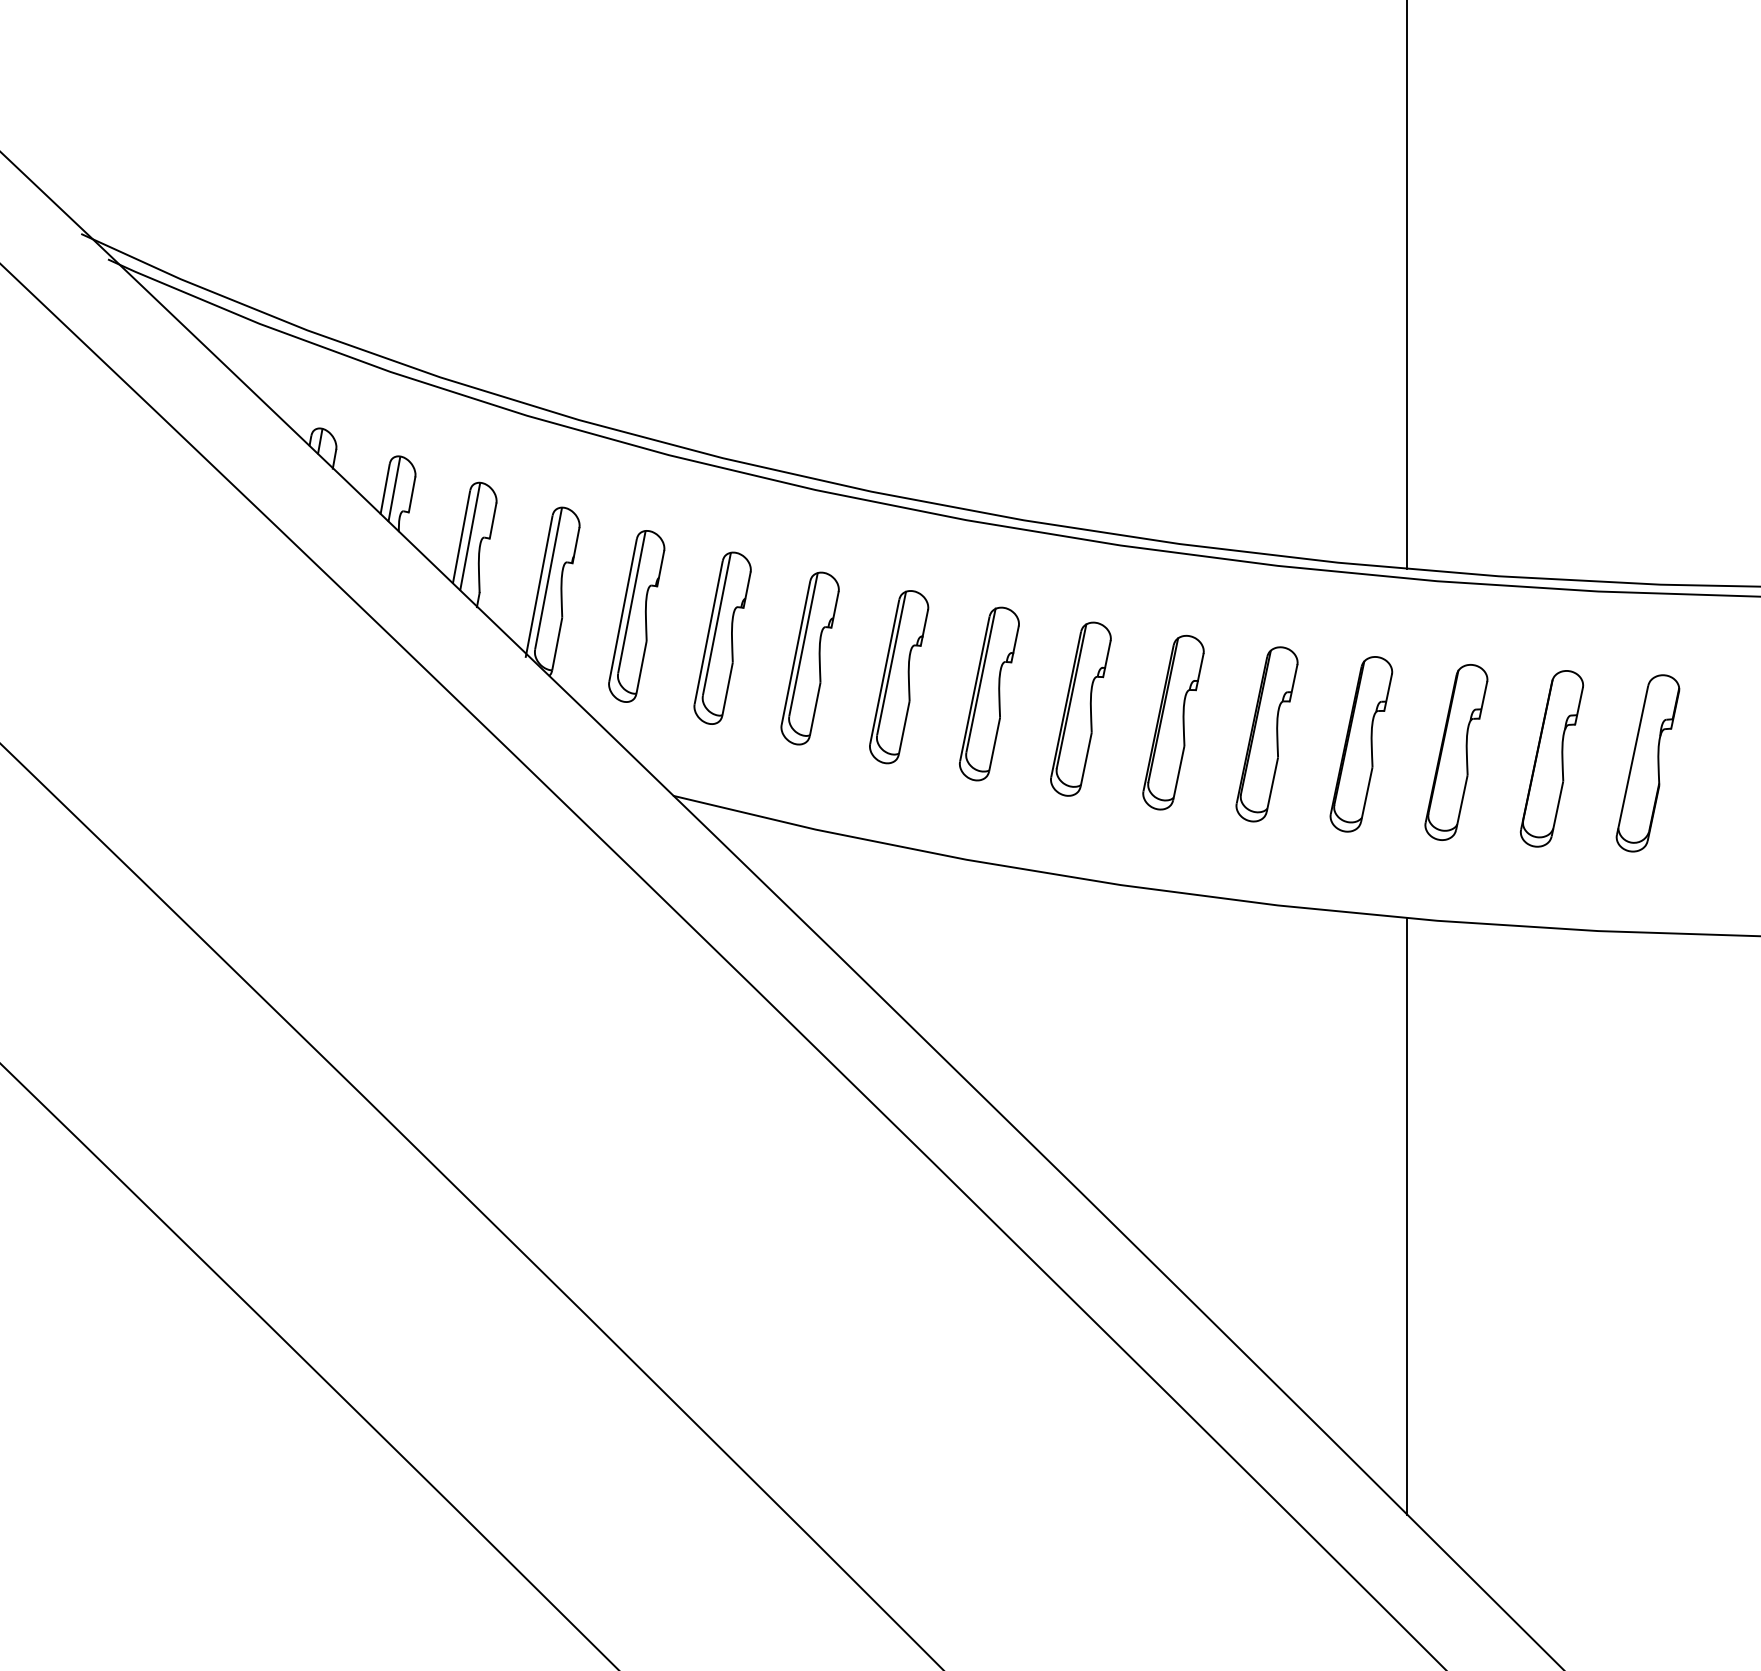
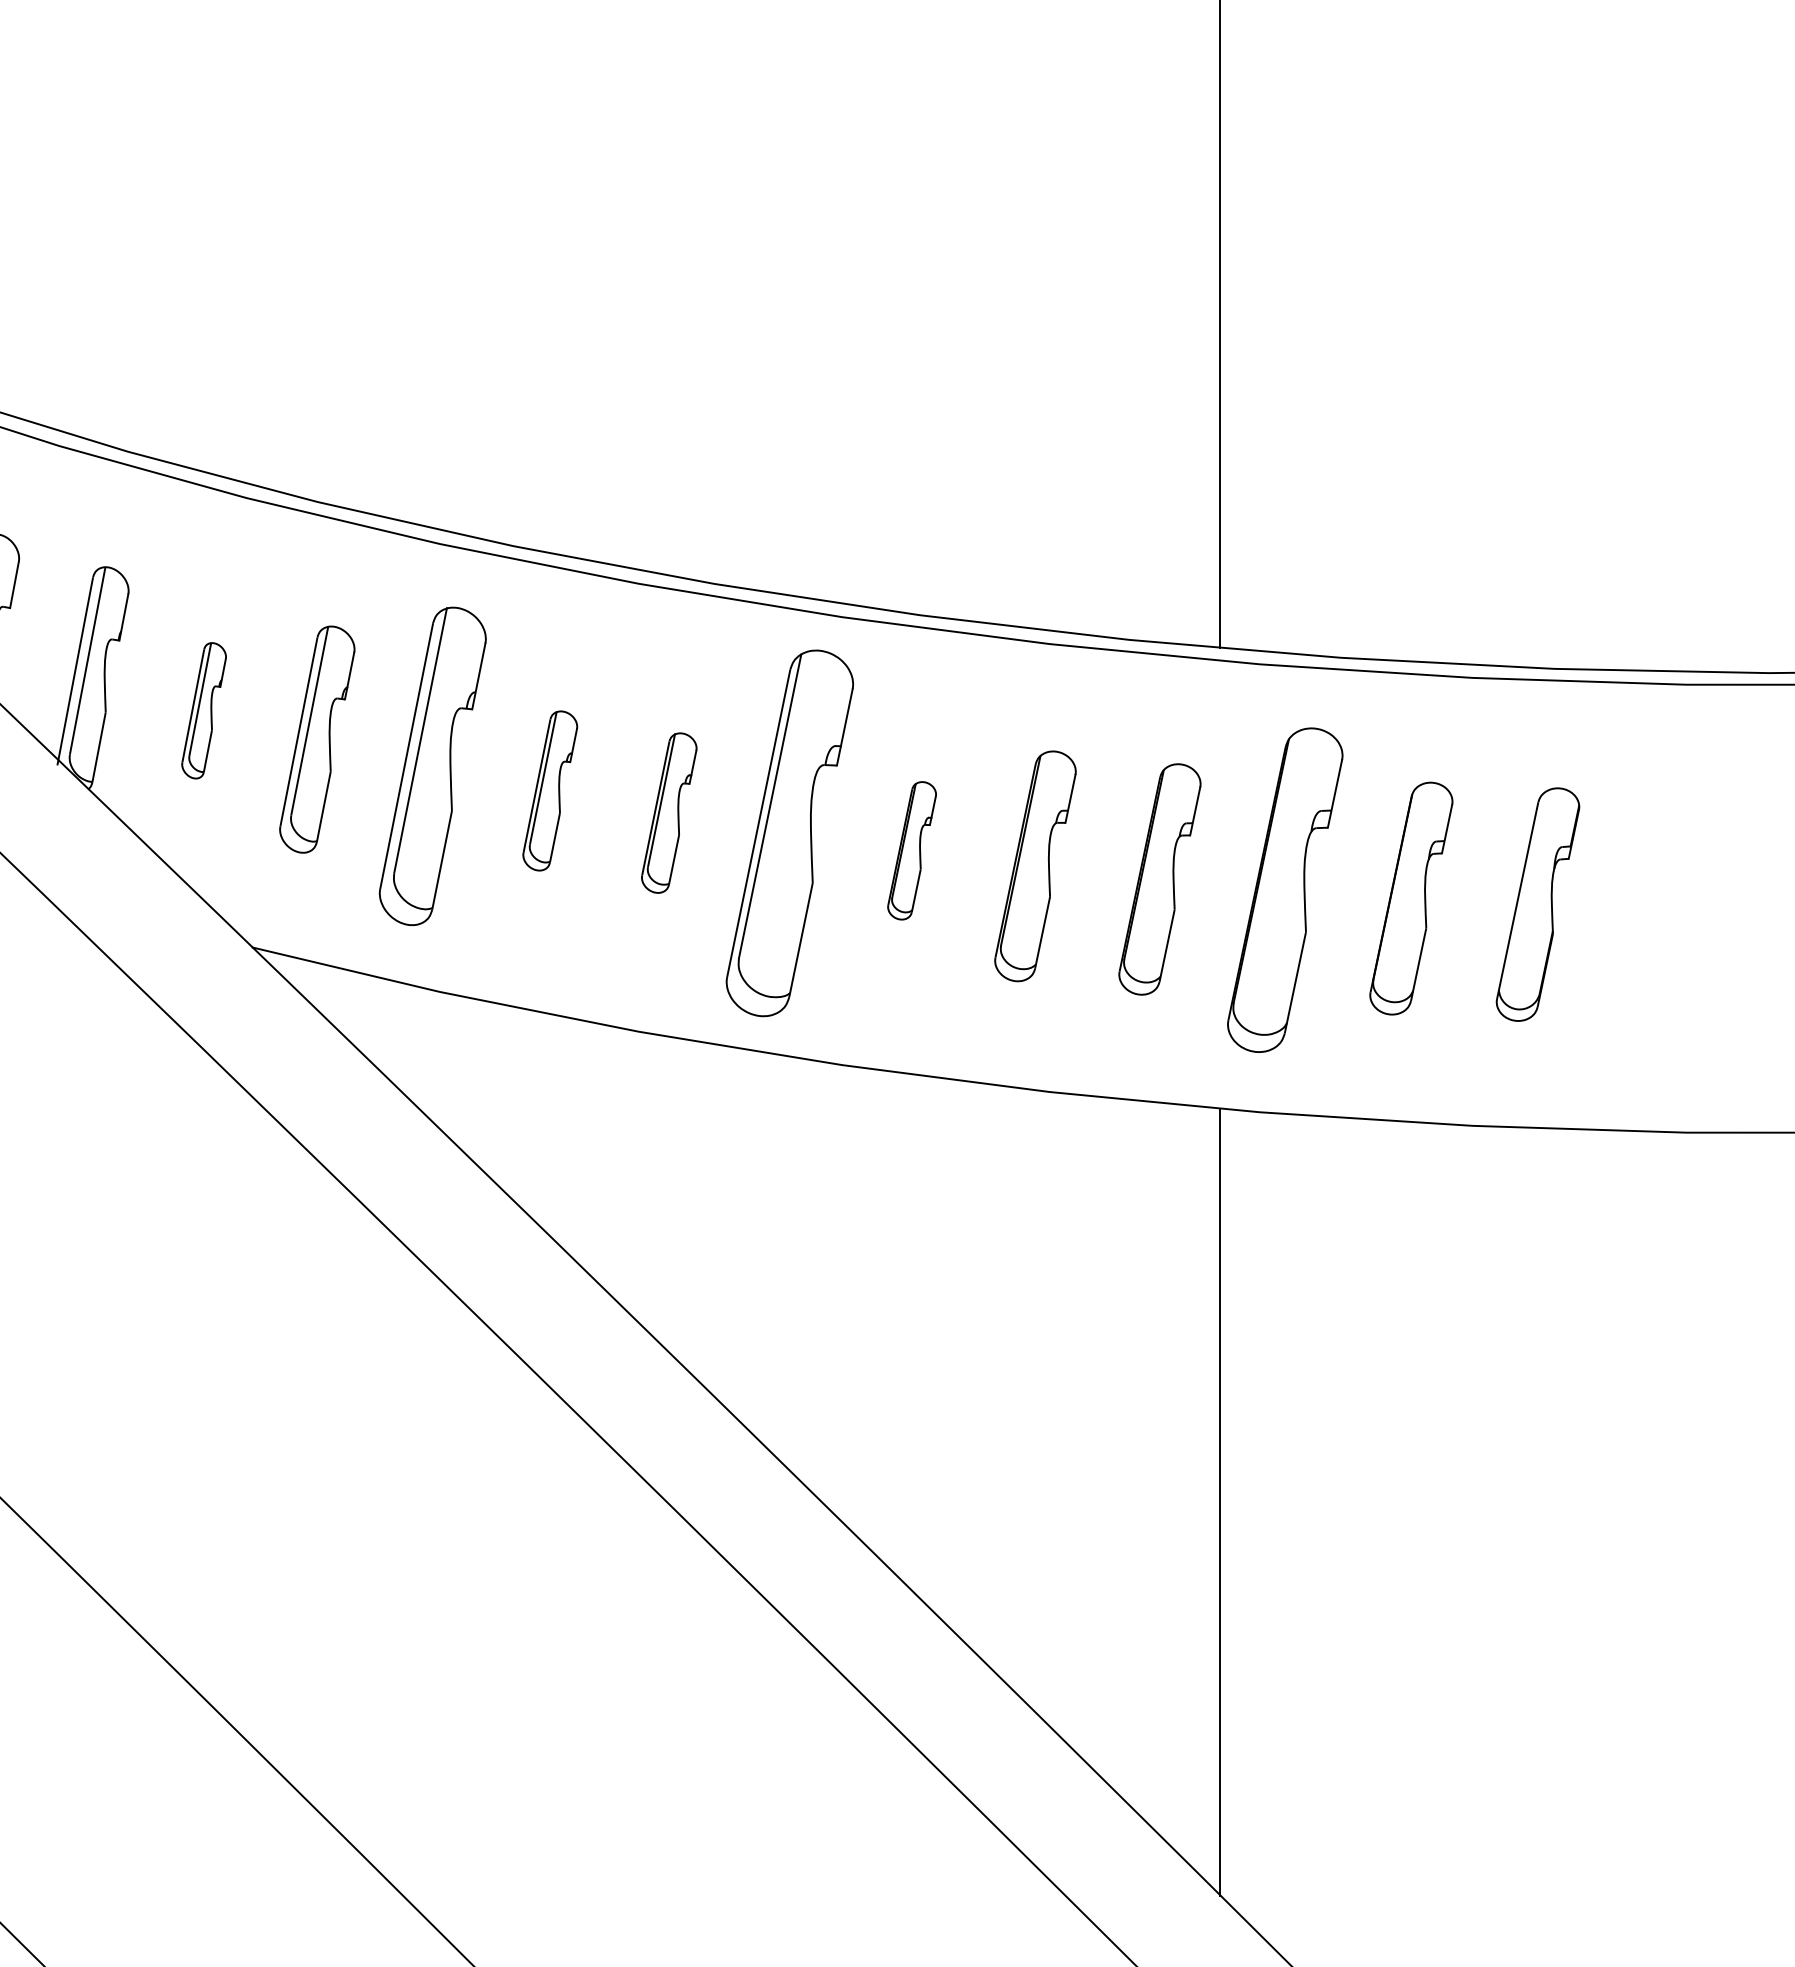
part: (636, 616) -> (203, 710), size x0.6
part: (809, 658) -> (431, 766), size x1.4
part: (899, 677) -> (550, 791), size x0.7
part: (989, 693) -> (669, 812), size x0.7
part: (1080, 708) -> (789, 832), size x1.6
part: (1173, 722) -> (912, 850), size x0.6
part: (1456, 752) -> (1285, 890), size x1.4

